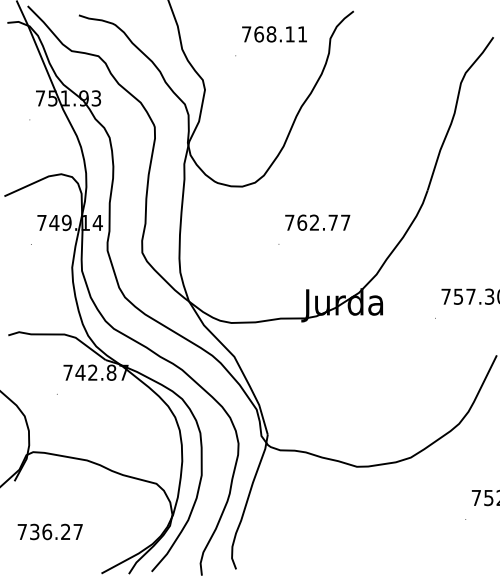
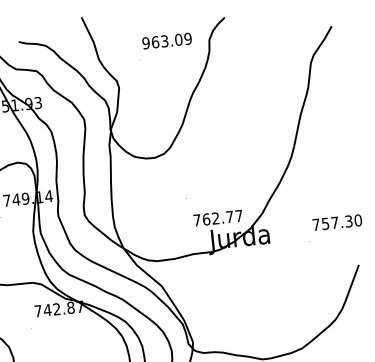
text: (274, 34) -> (167, 41), 768.11 -> 963.09
text: (317, 222) -> (217, 218), moved

